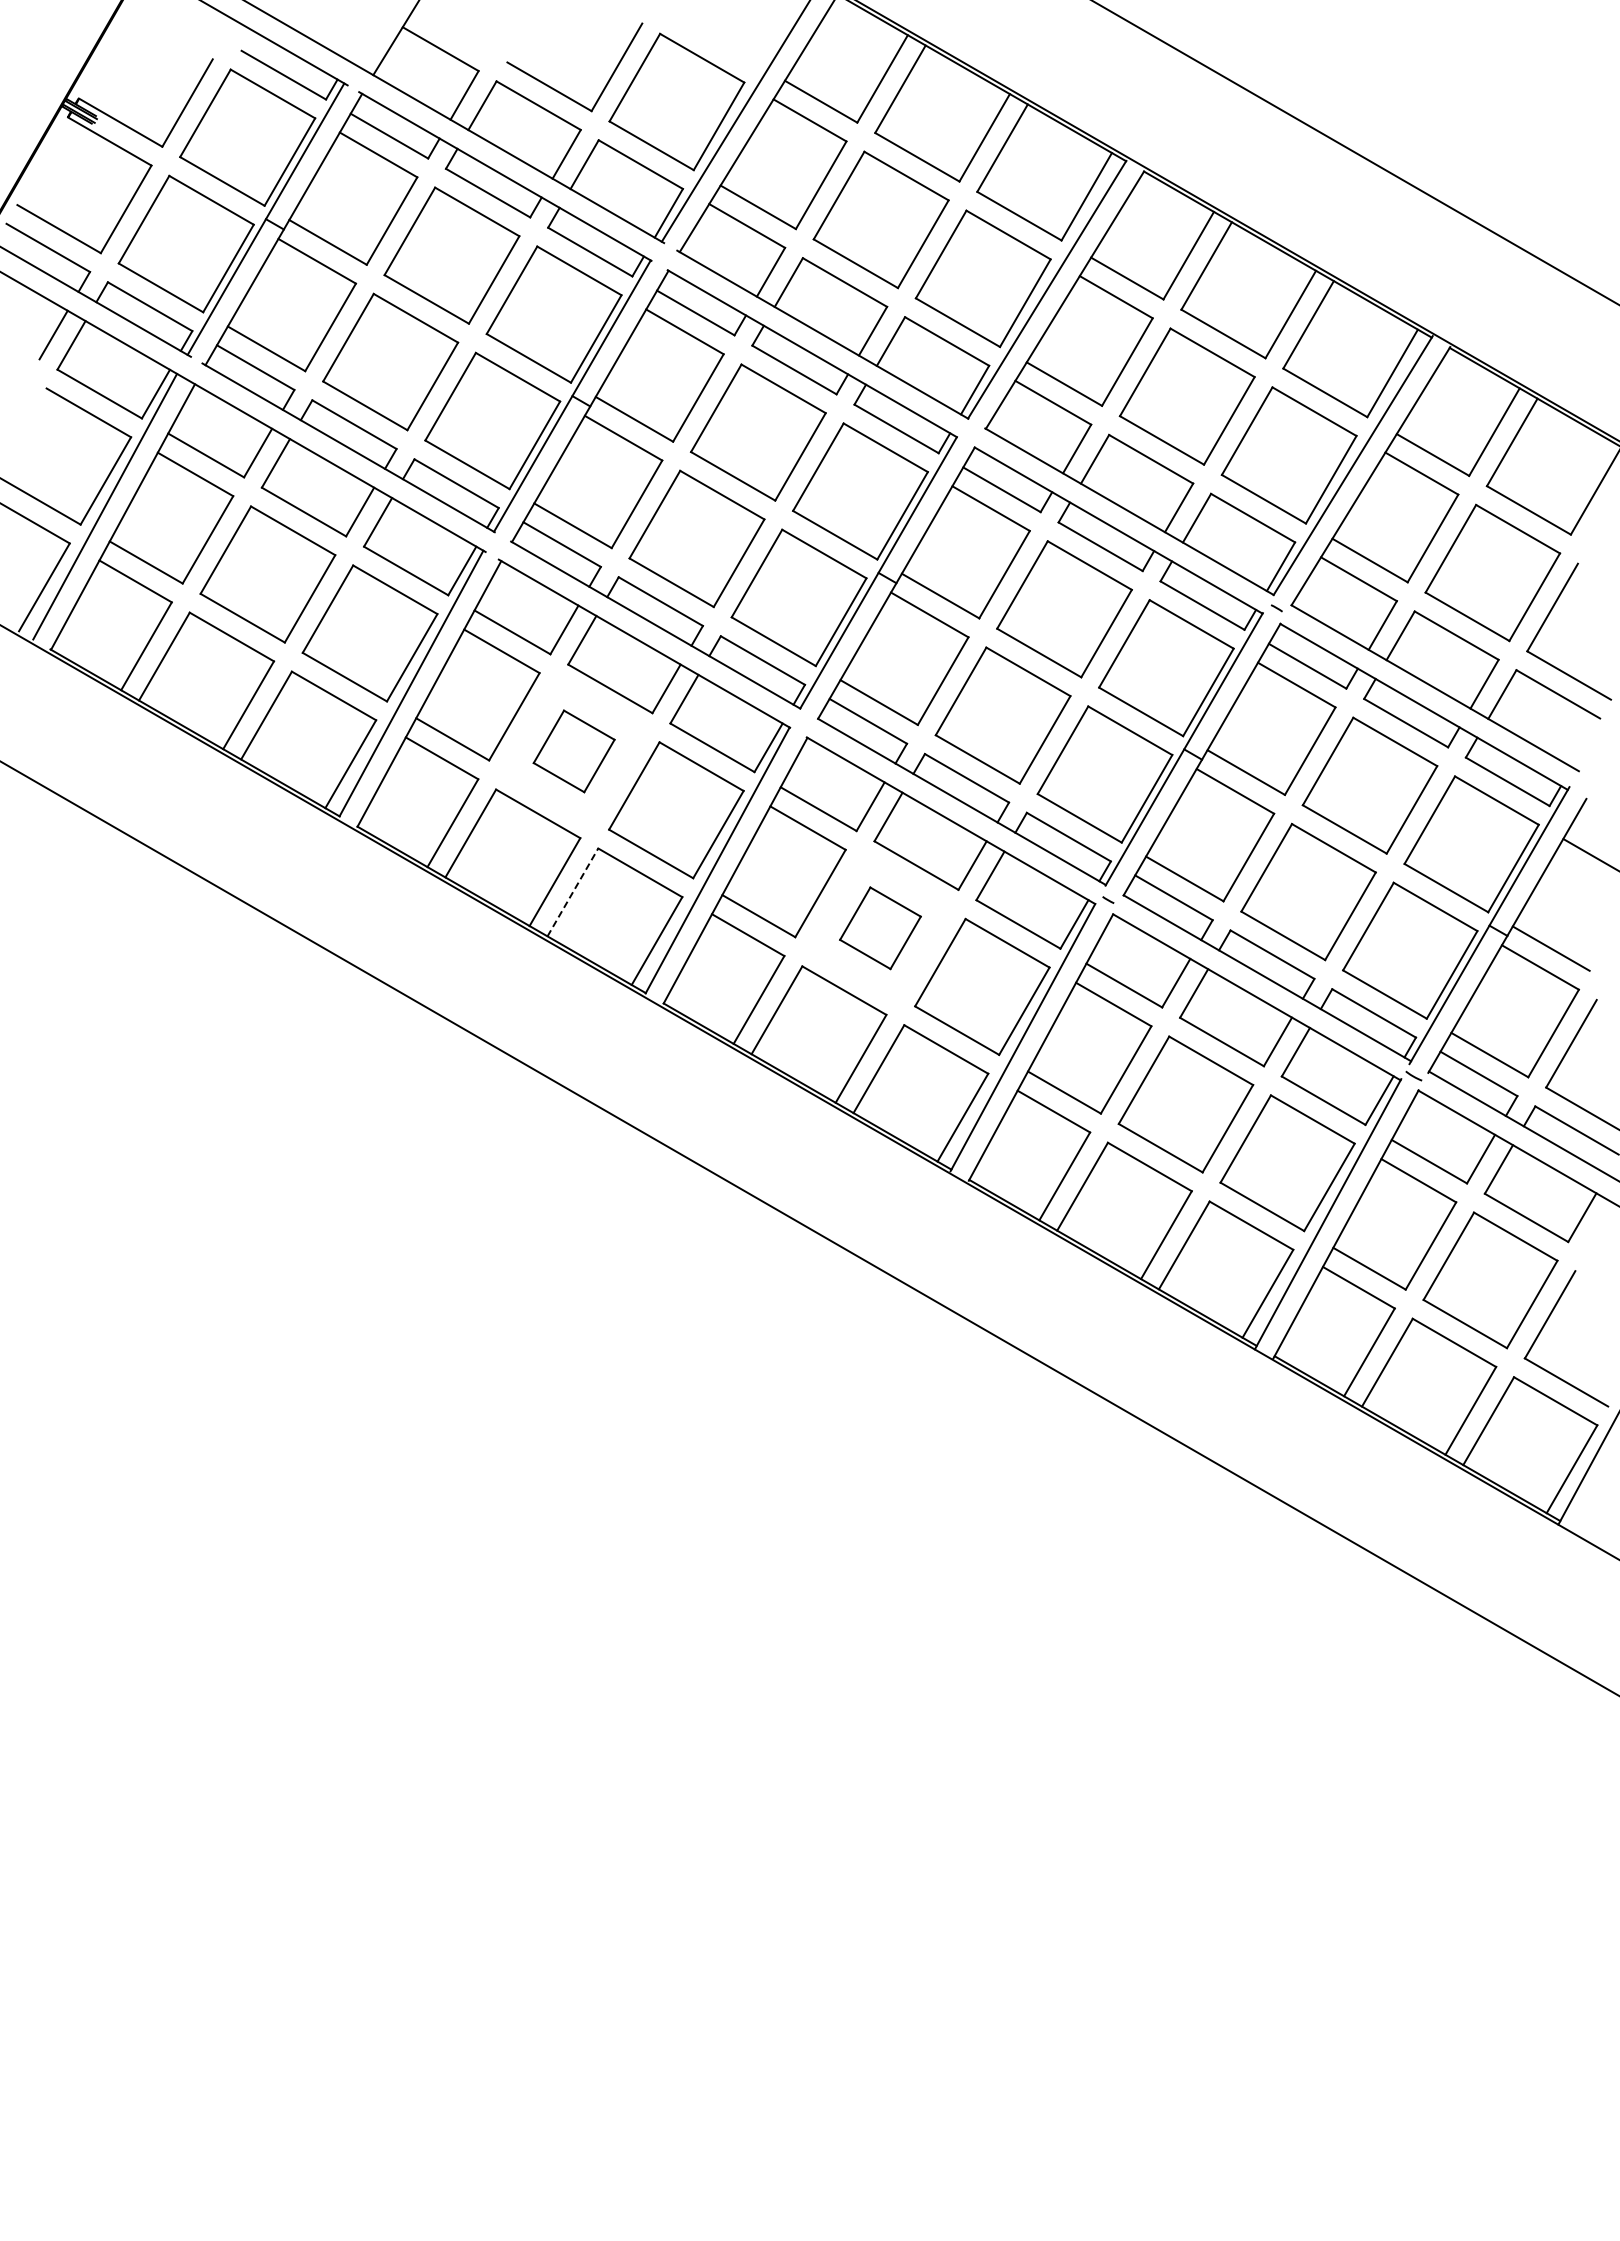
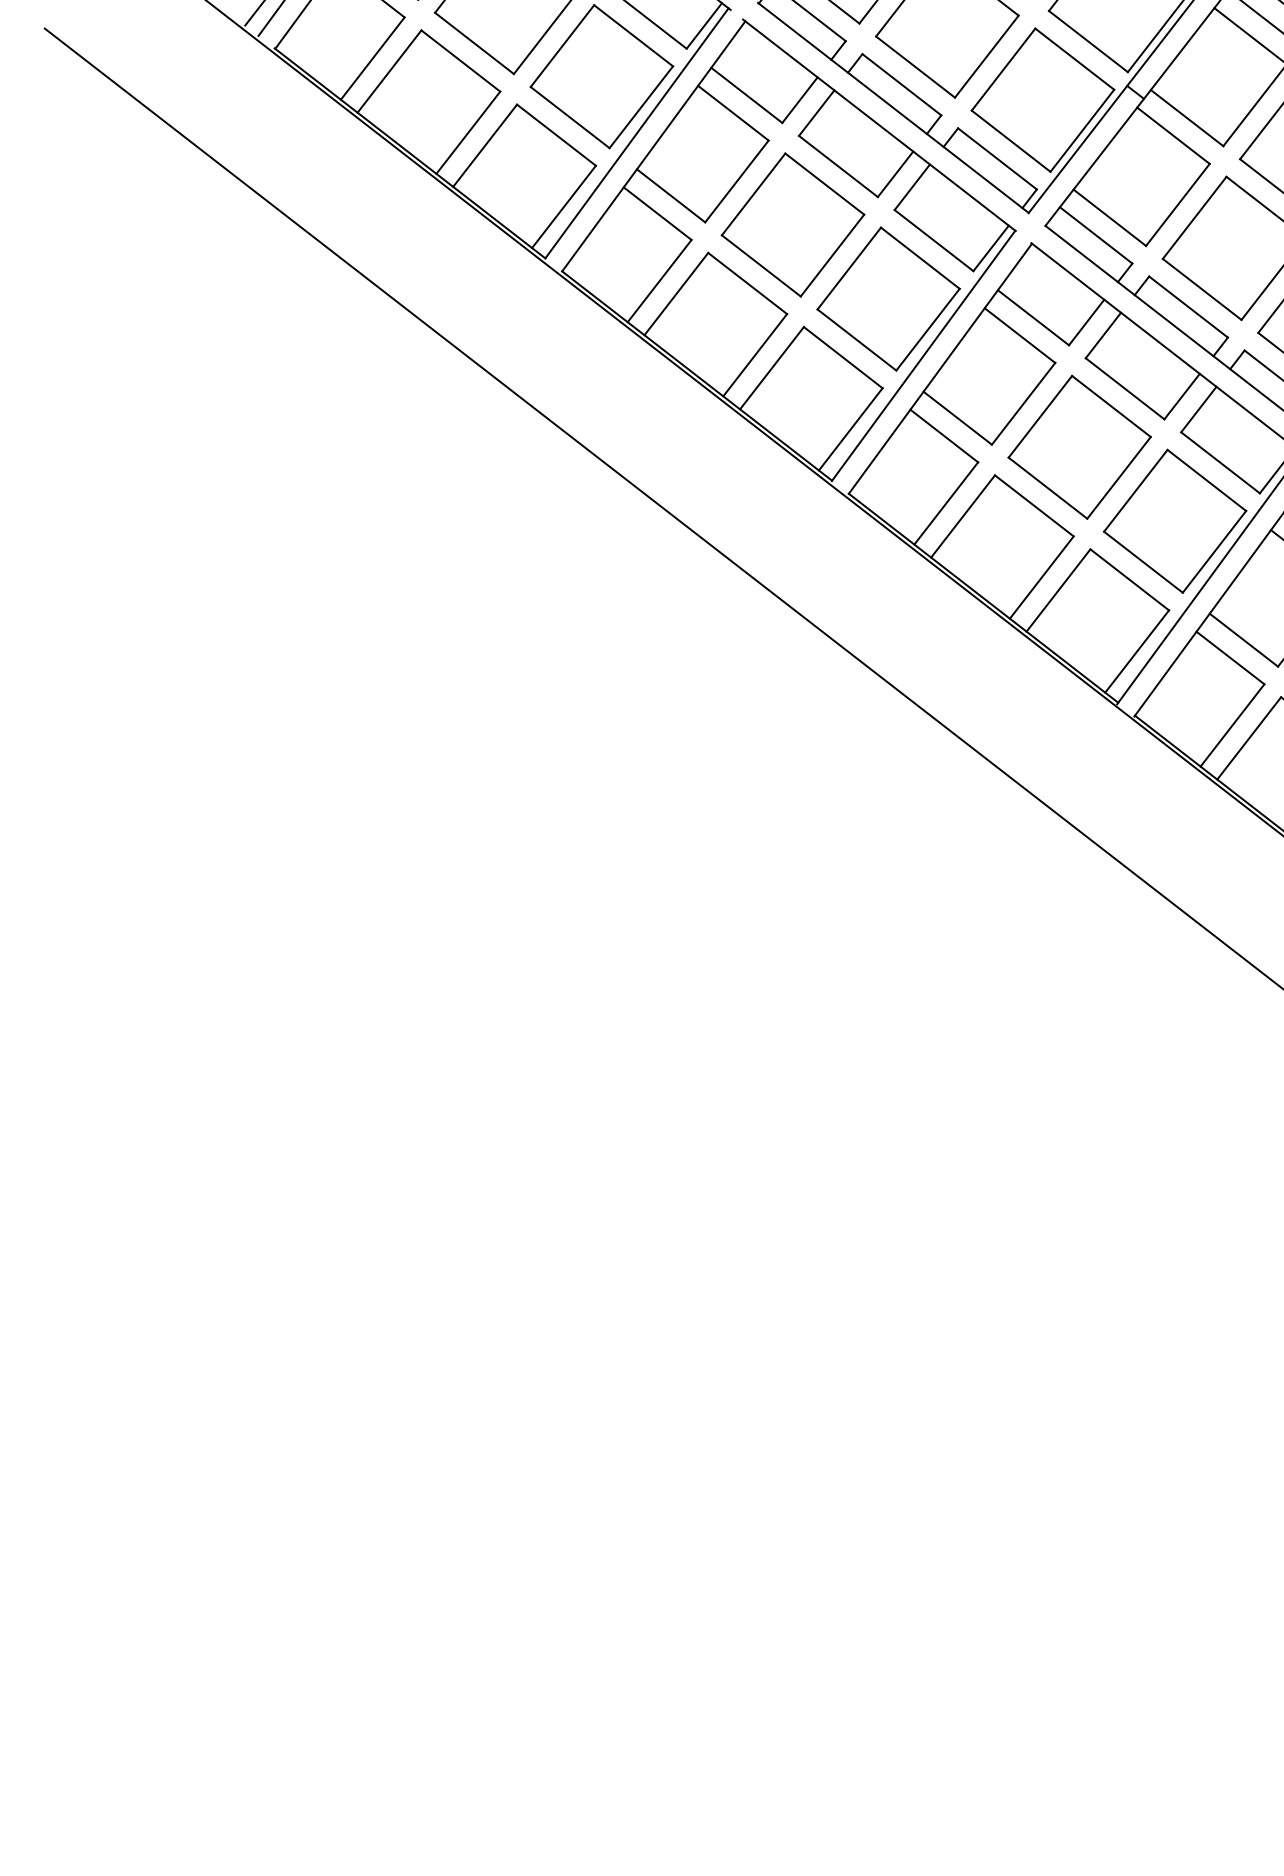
part: (573, 751) -> (792, 225), size x1.67
line: (572, 892) -> (771, 368), dashed -> solid
part: (880, 928) -> (1079, 447), size x1.67

